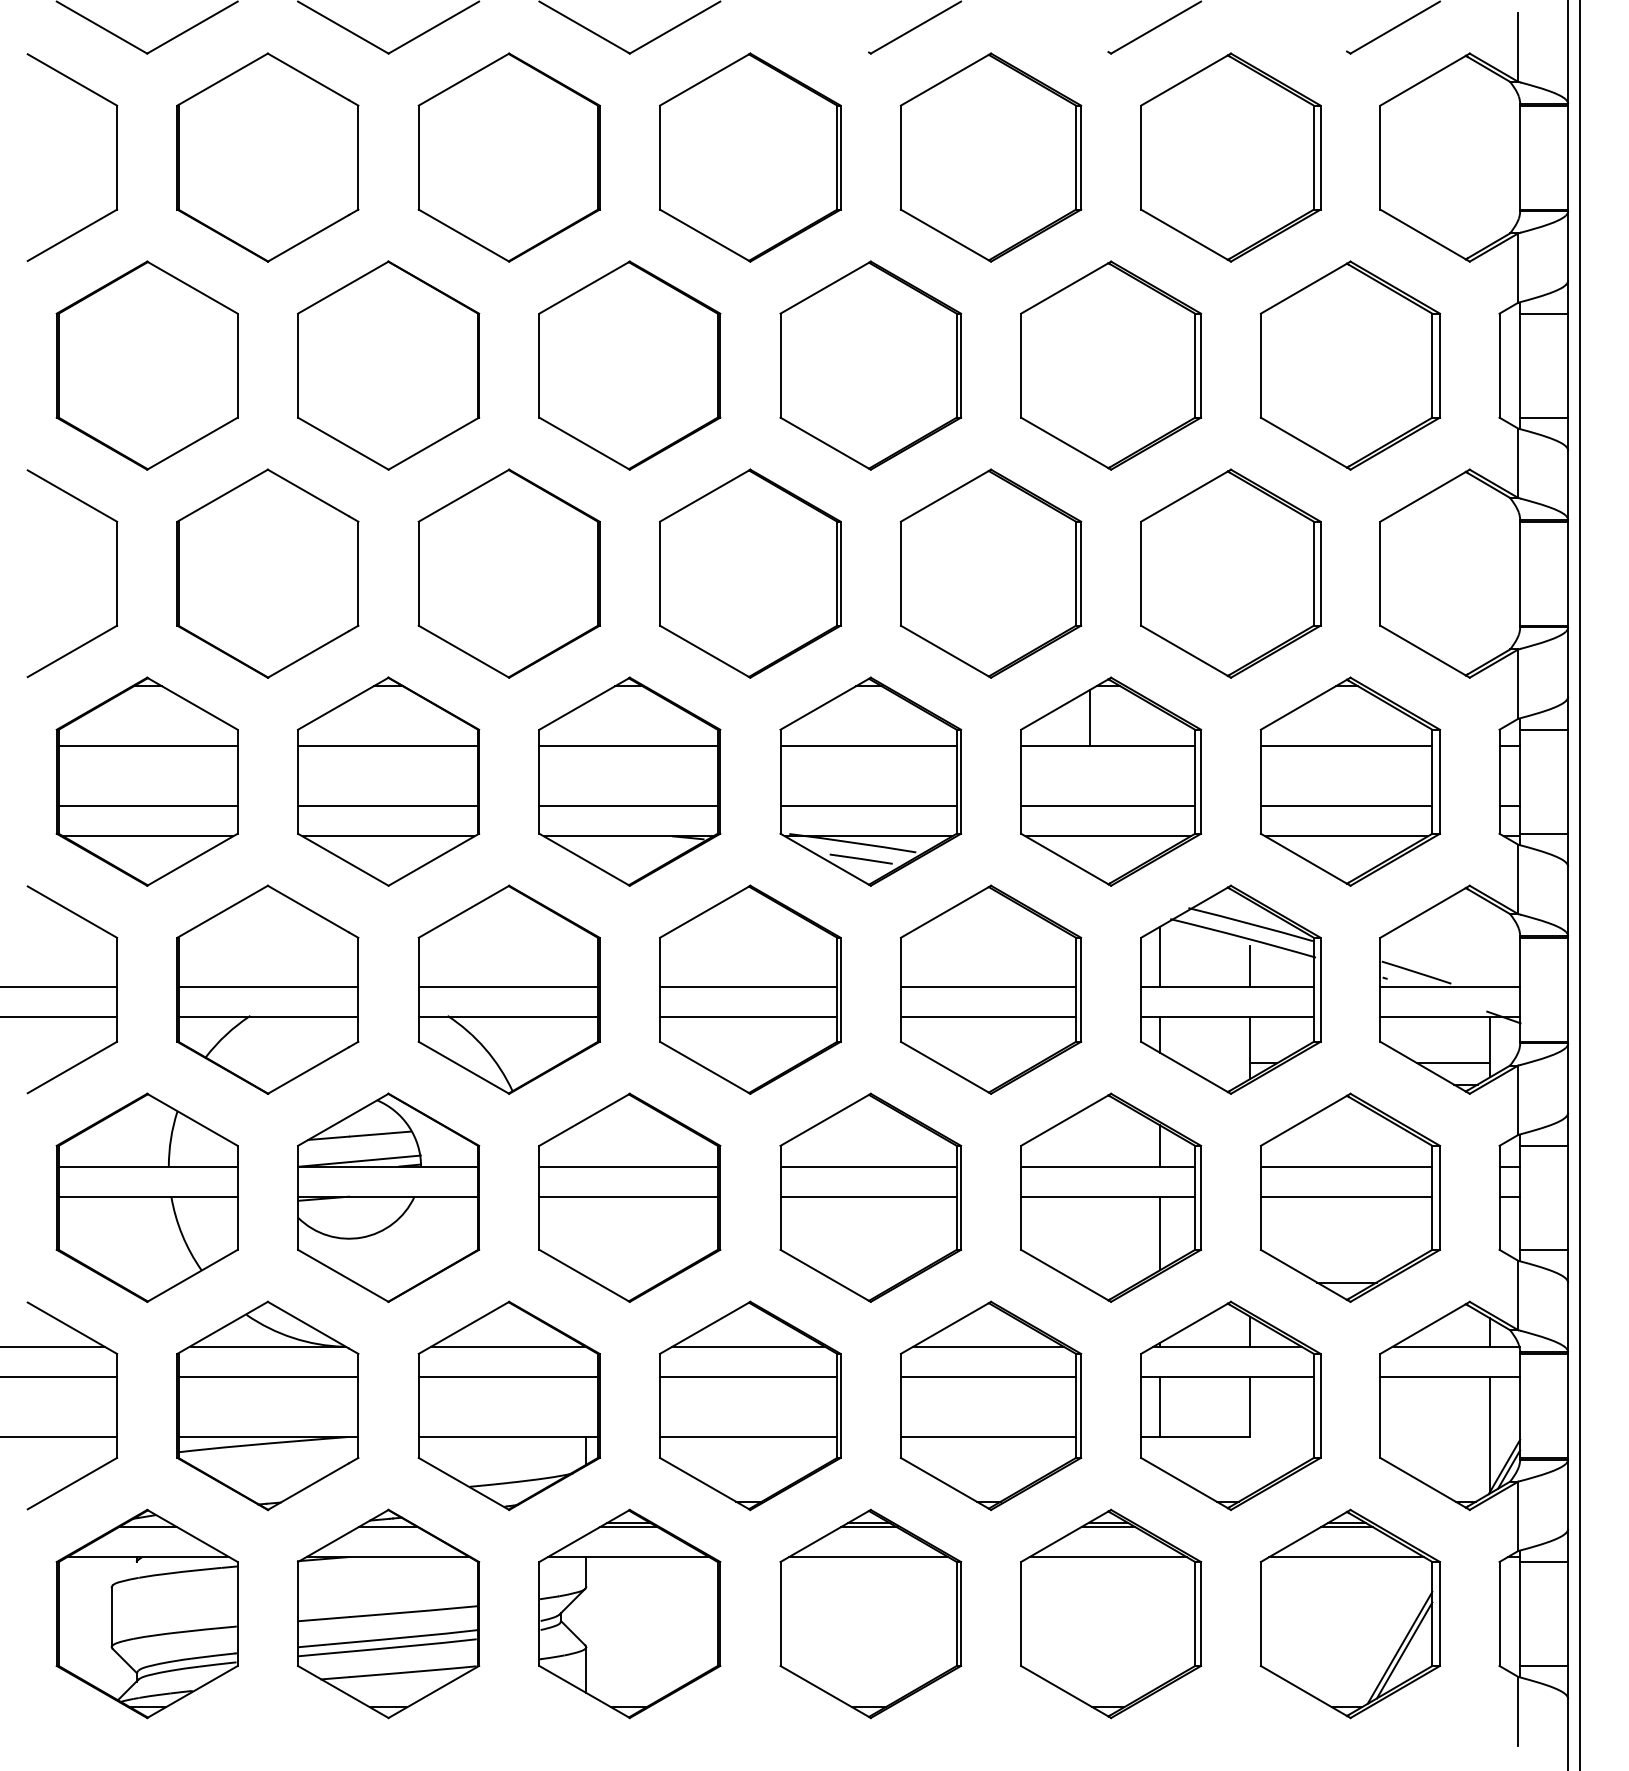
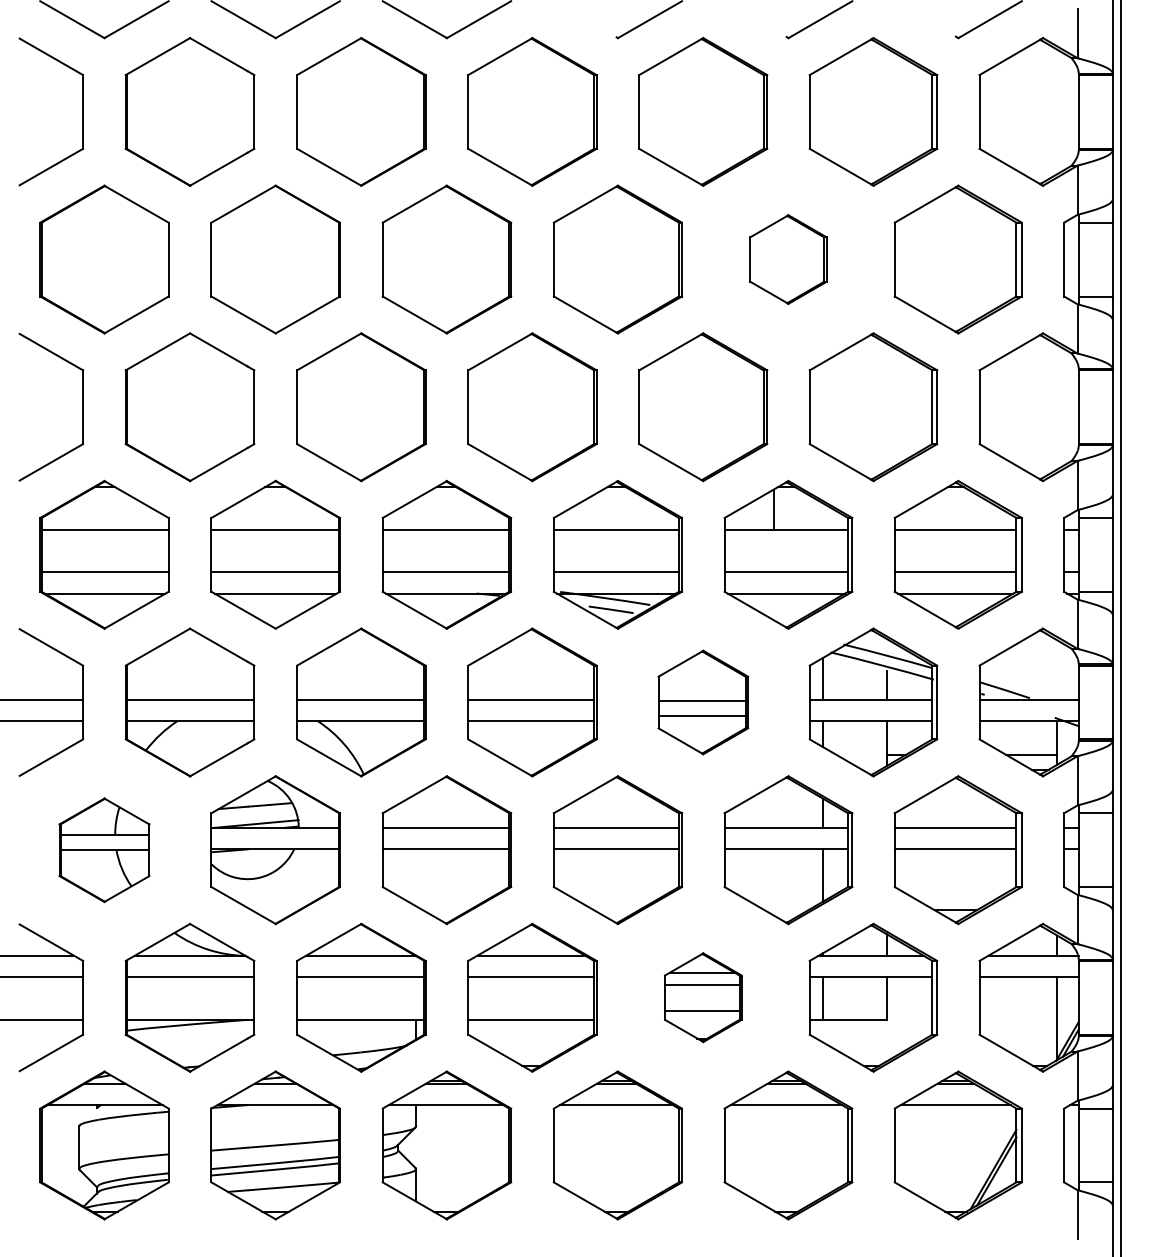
part: (1111, 365) -> (788, 259), size x0.6
part: (991, 989) -> (703, 702), size x0.7
part: (147, 1198) -> (104, 850), size x0.7
part: (991, 1405) -> (703, 997), size x0.6

